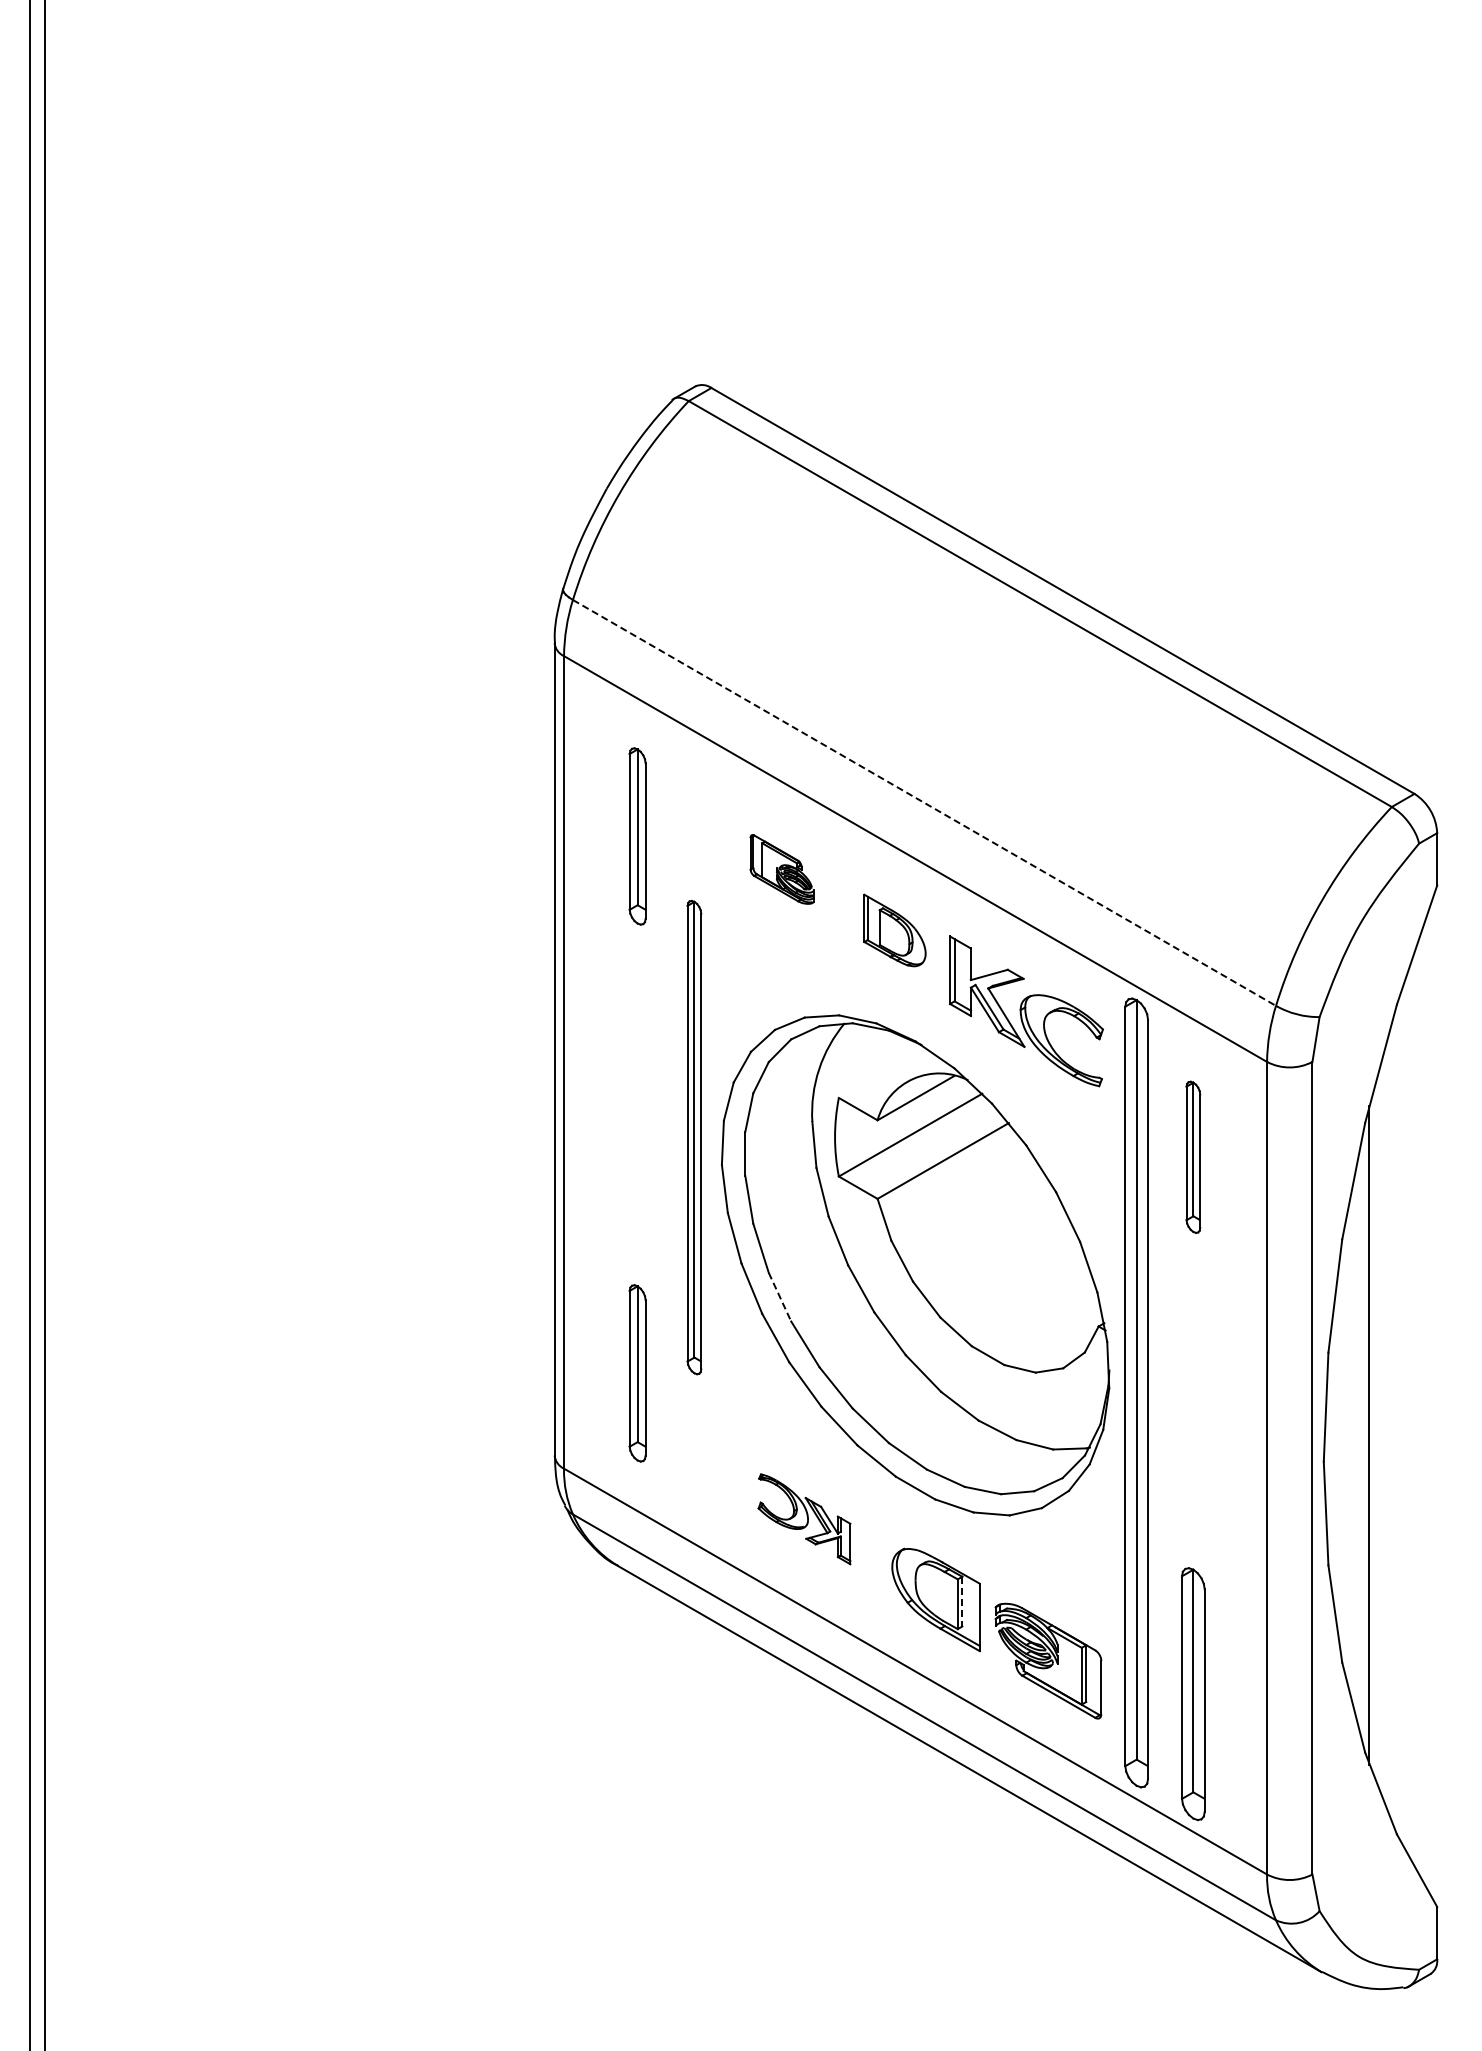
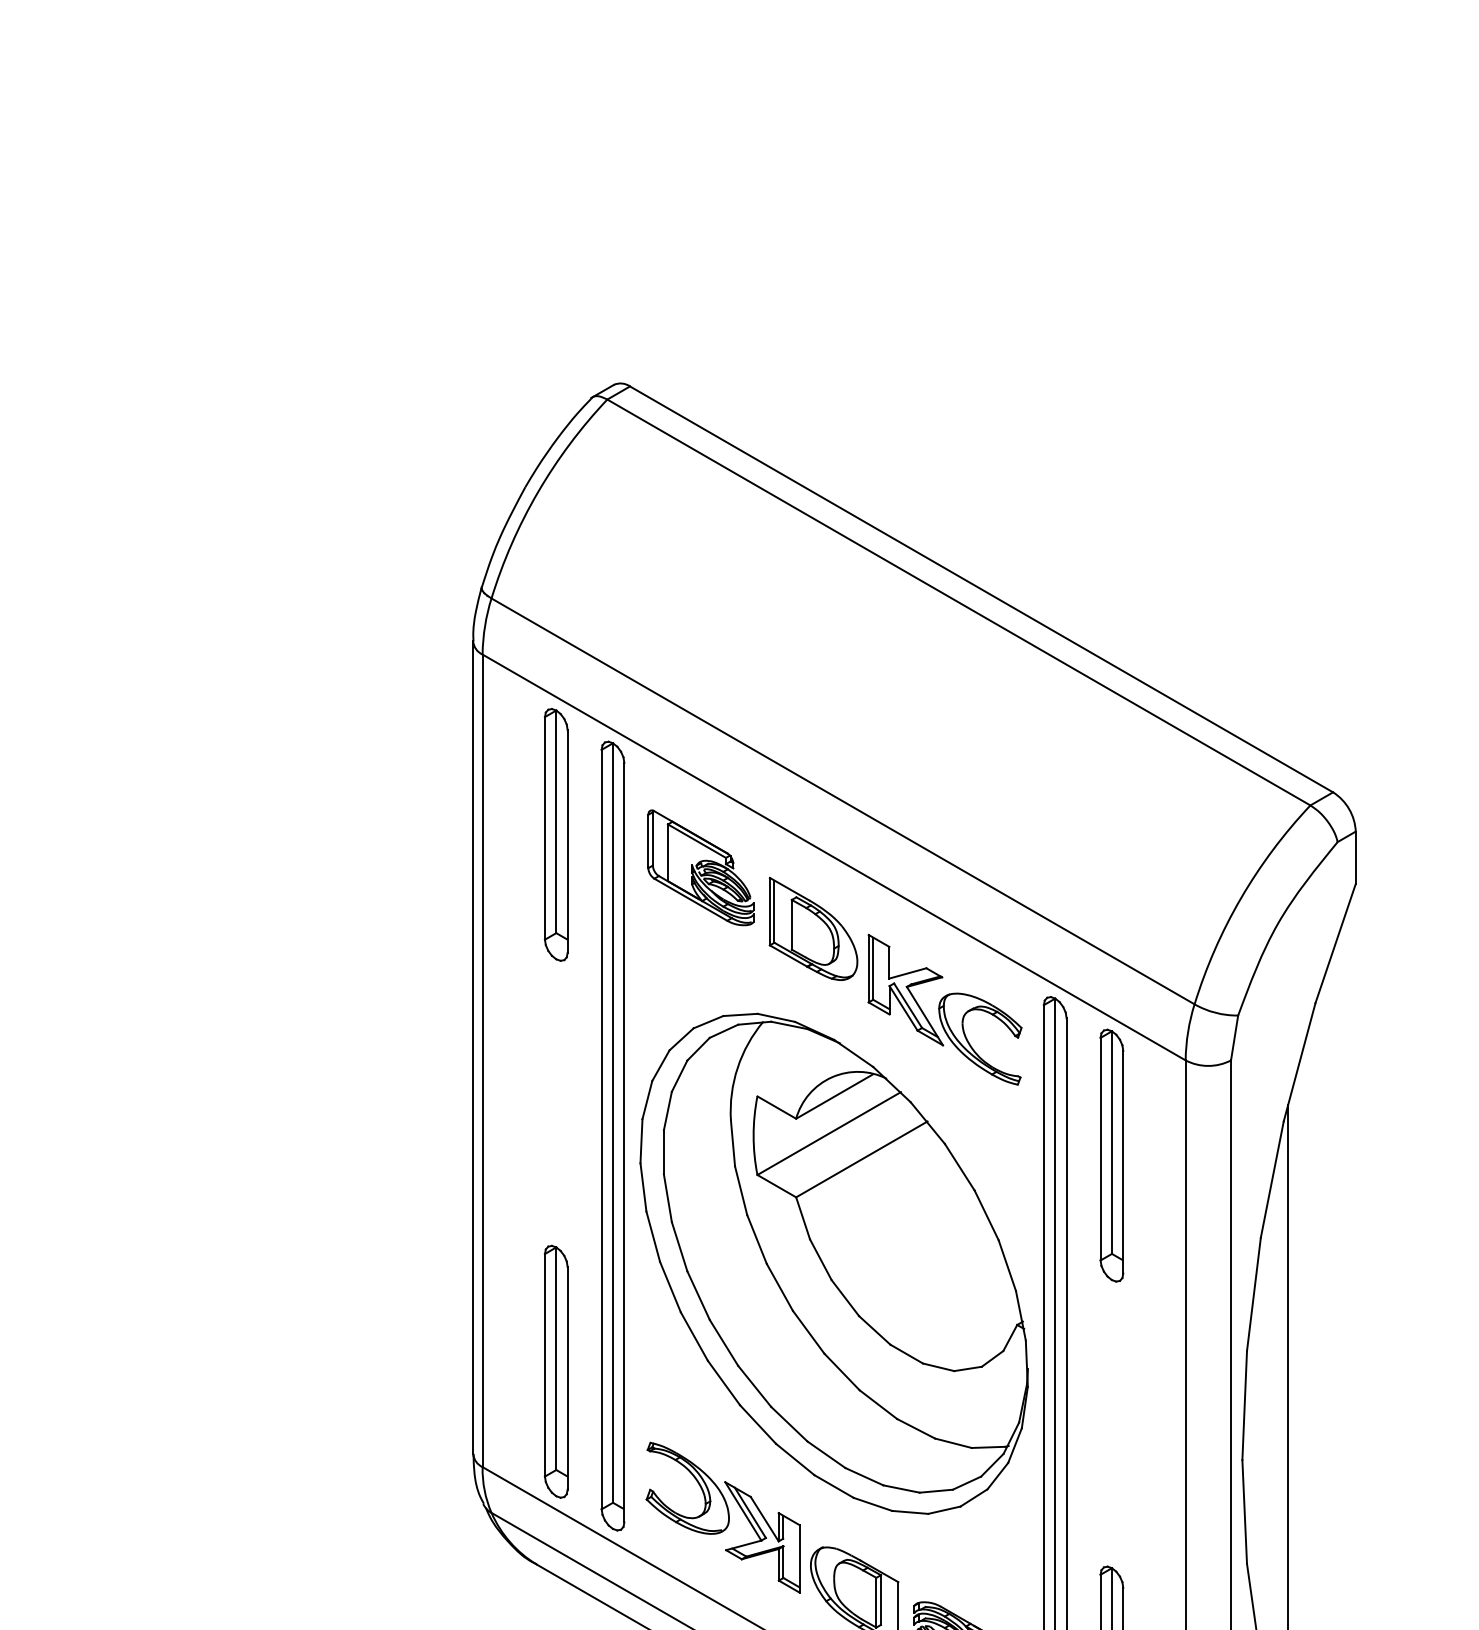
line: (924, 802) -> (843, 800), dashed -> solid
part: (637, 836) -> (556, 834), size x1.43
part: (781, 869) -> (700, 867), size x1.67
part: (894, 930) -> (813, 928), size x1.43
part: (694, 1137) -> (613, 1135), size x1.67
part: (1193, 1157) -> (1112, 1155), size x1.67
line: (780, 1297) -> (699, 1295), dashed -> solid
part: (637, 1373) -> (556, 1371), size x1.43
part: (804, 1519) -> (723, 1517), size x1.67
line: (962, 1601) -> (881, 1599), dashed -> solid

